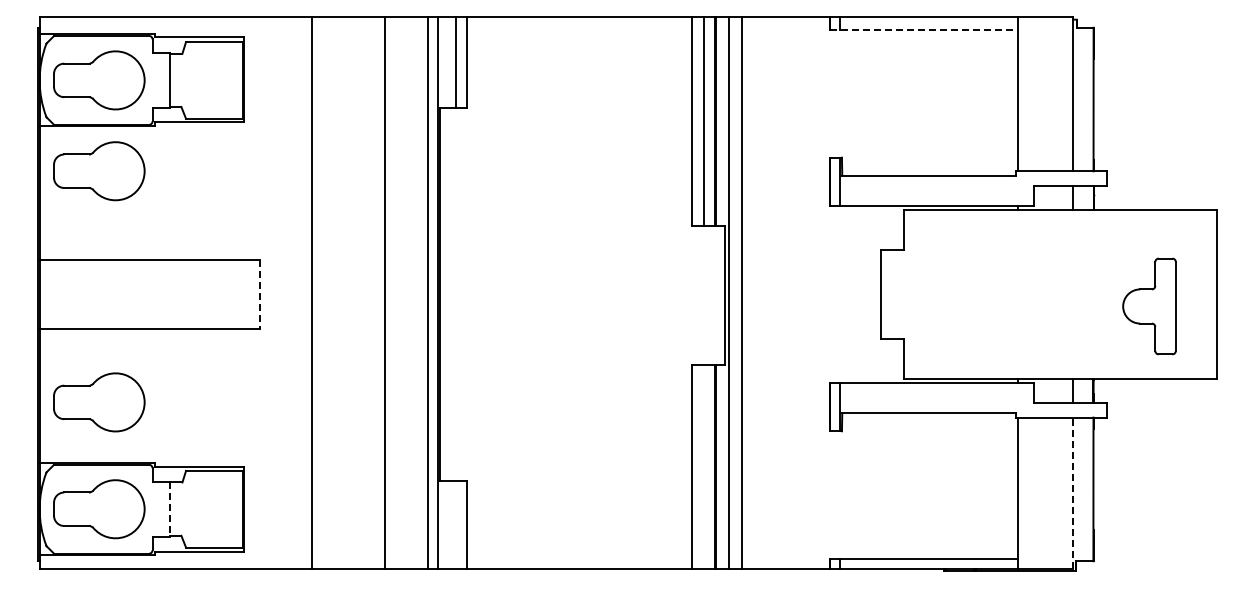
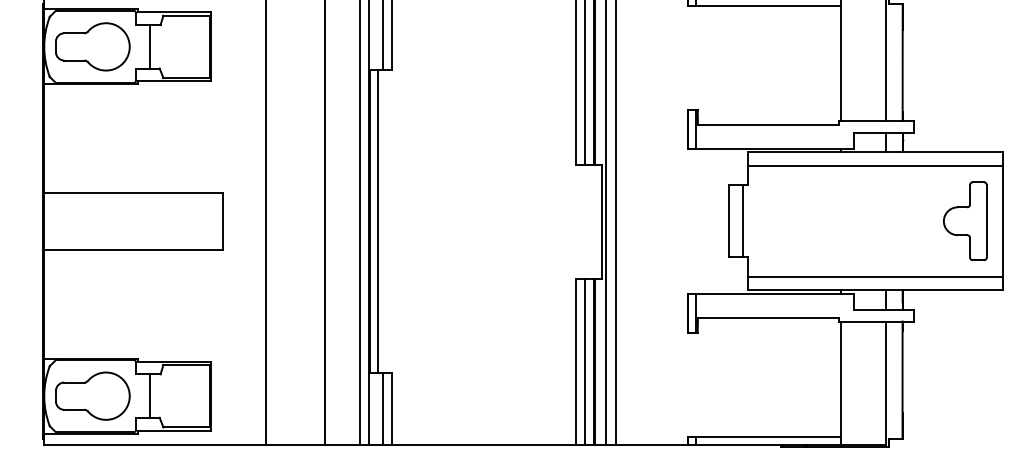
line: (923, 30) -> (764, 6), dashed -> solid
part: (99, 171) -> (92, 121), removed
line: (1060, 226) -> (875, 165), added
line: (259, 294) -> (223, 221), dashed -> solid
line: (449, 294) -> (378, 221), added
line: (897, 294) -> (742, 221), added
part: (1149, 306) -> (965, 221), moved
line: (1060, 362) -> (875, 276), added
part: (99, 402) -> (92, 309), removed
line: (703, 467) -> (584, 362), added
line: (1073, 493) -> (886, 383), dashed -> solid
line: (169, 509) -> (149, 396), dashed -> solid
line: (455, 524) -> (382, 408), added

